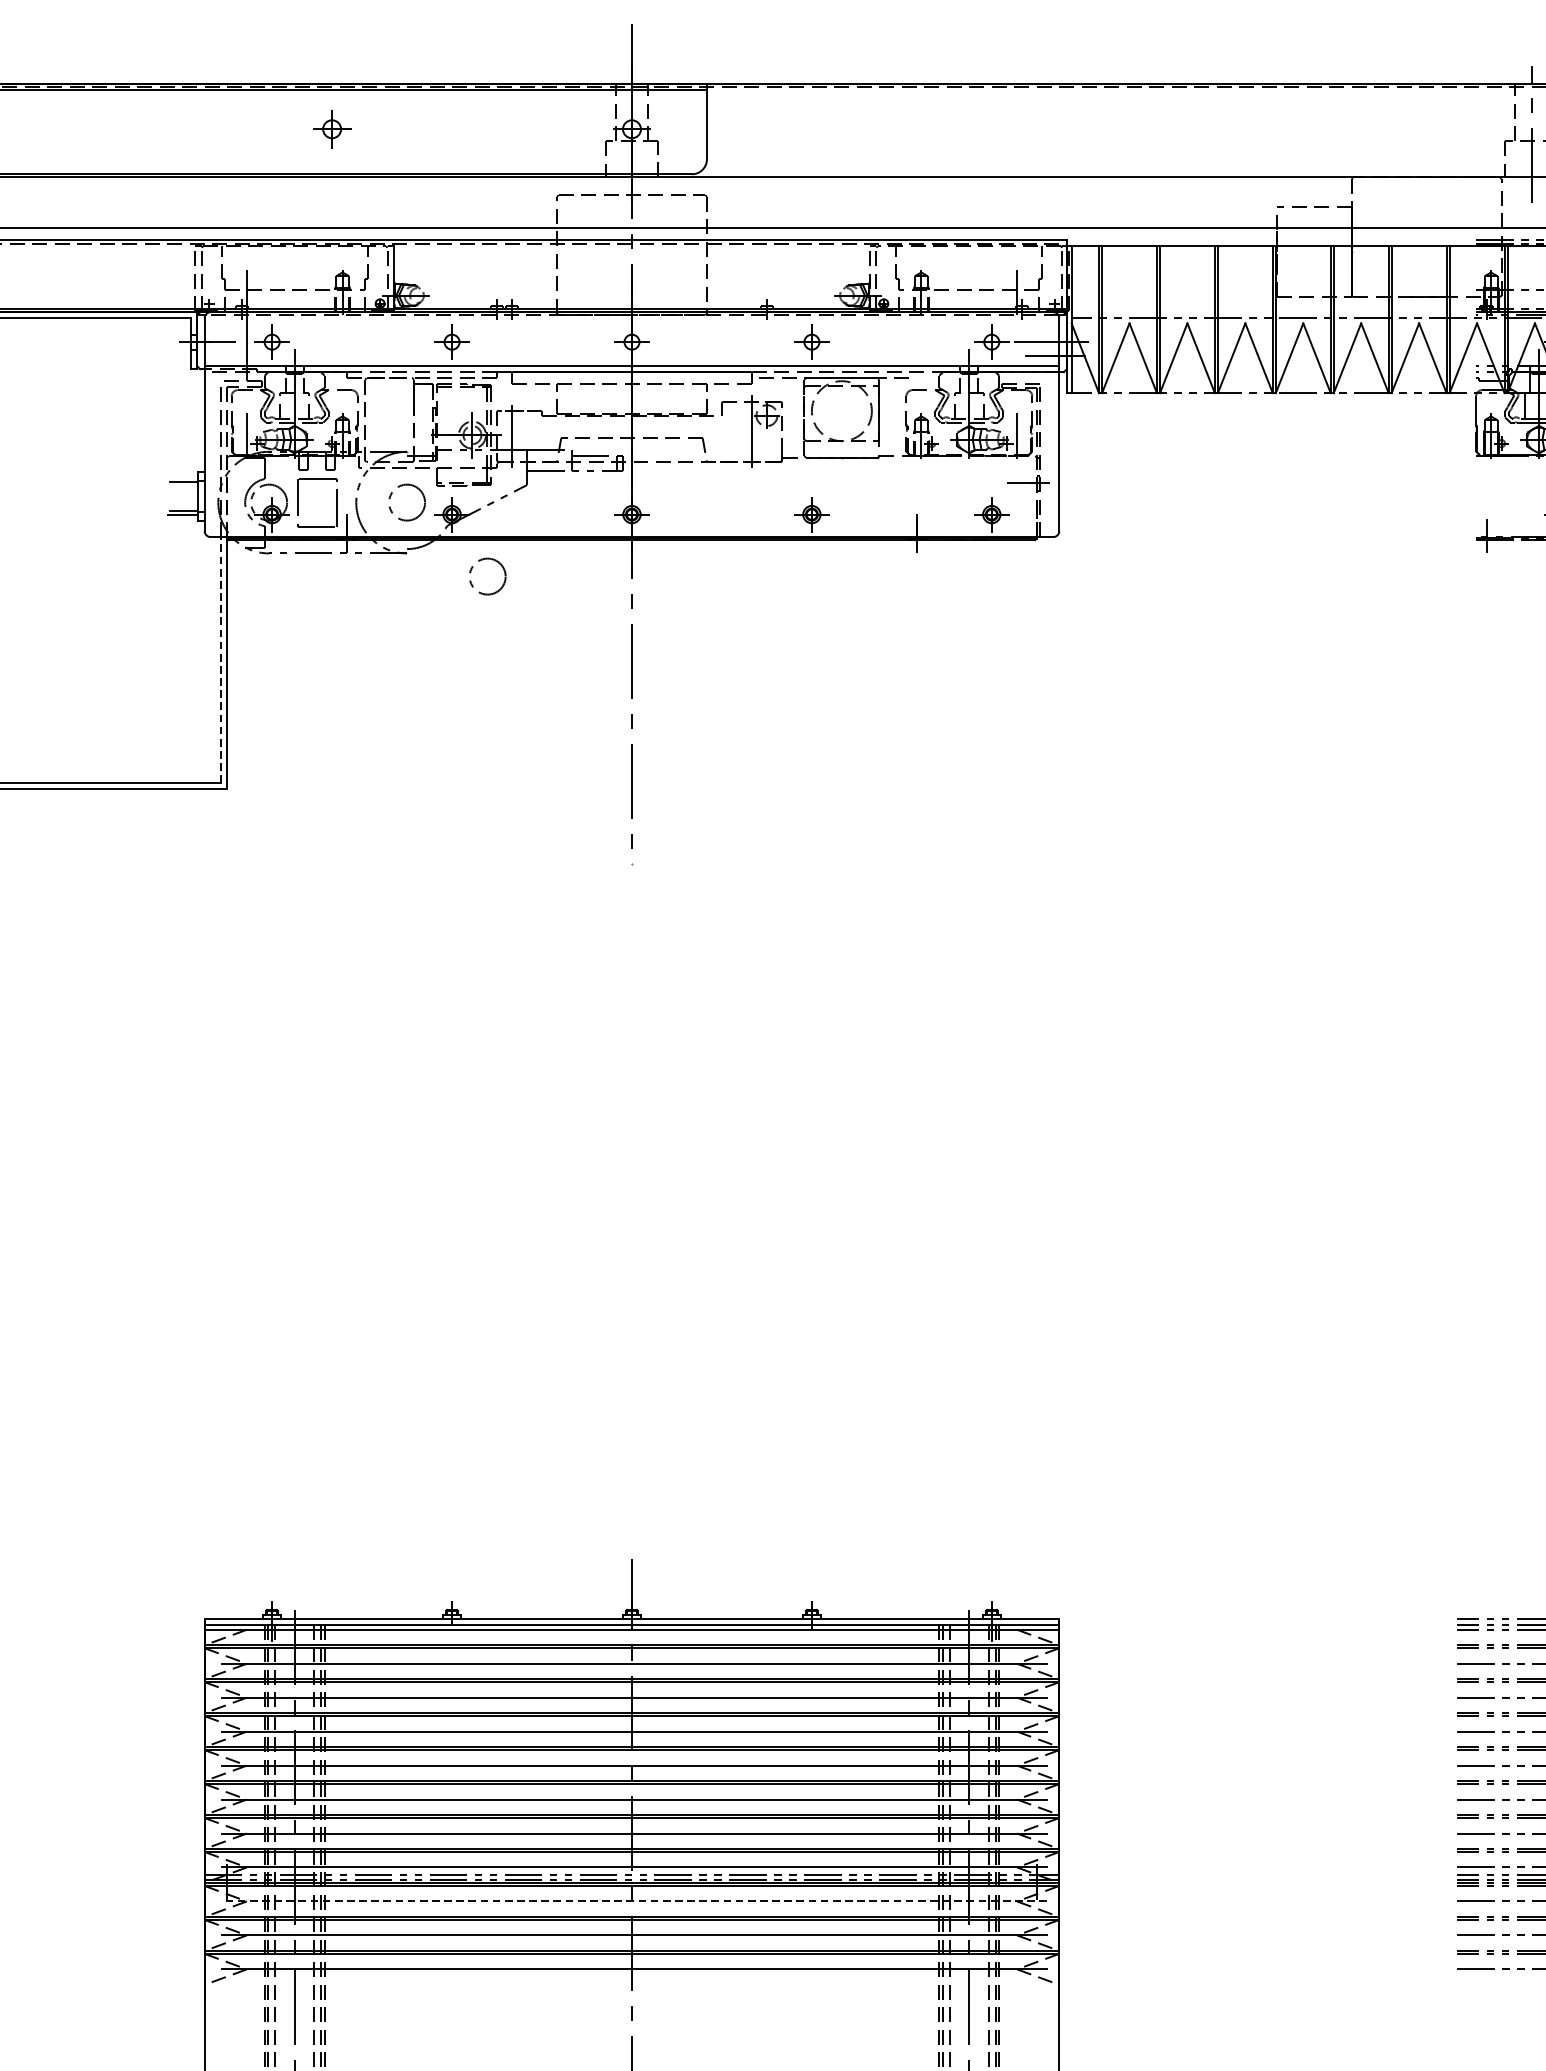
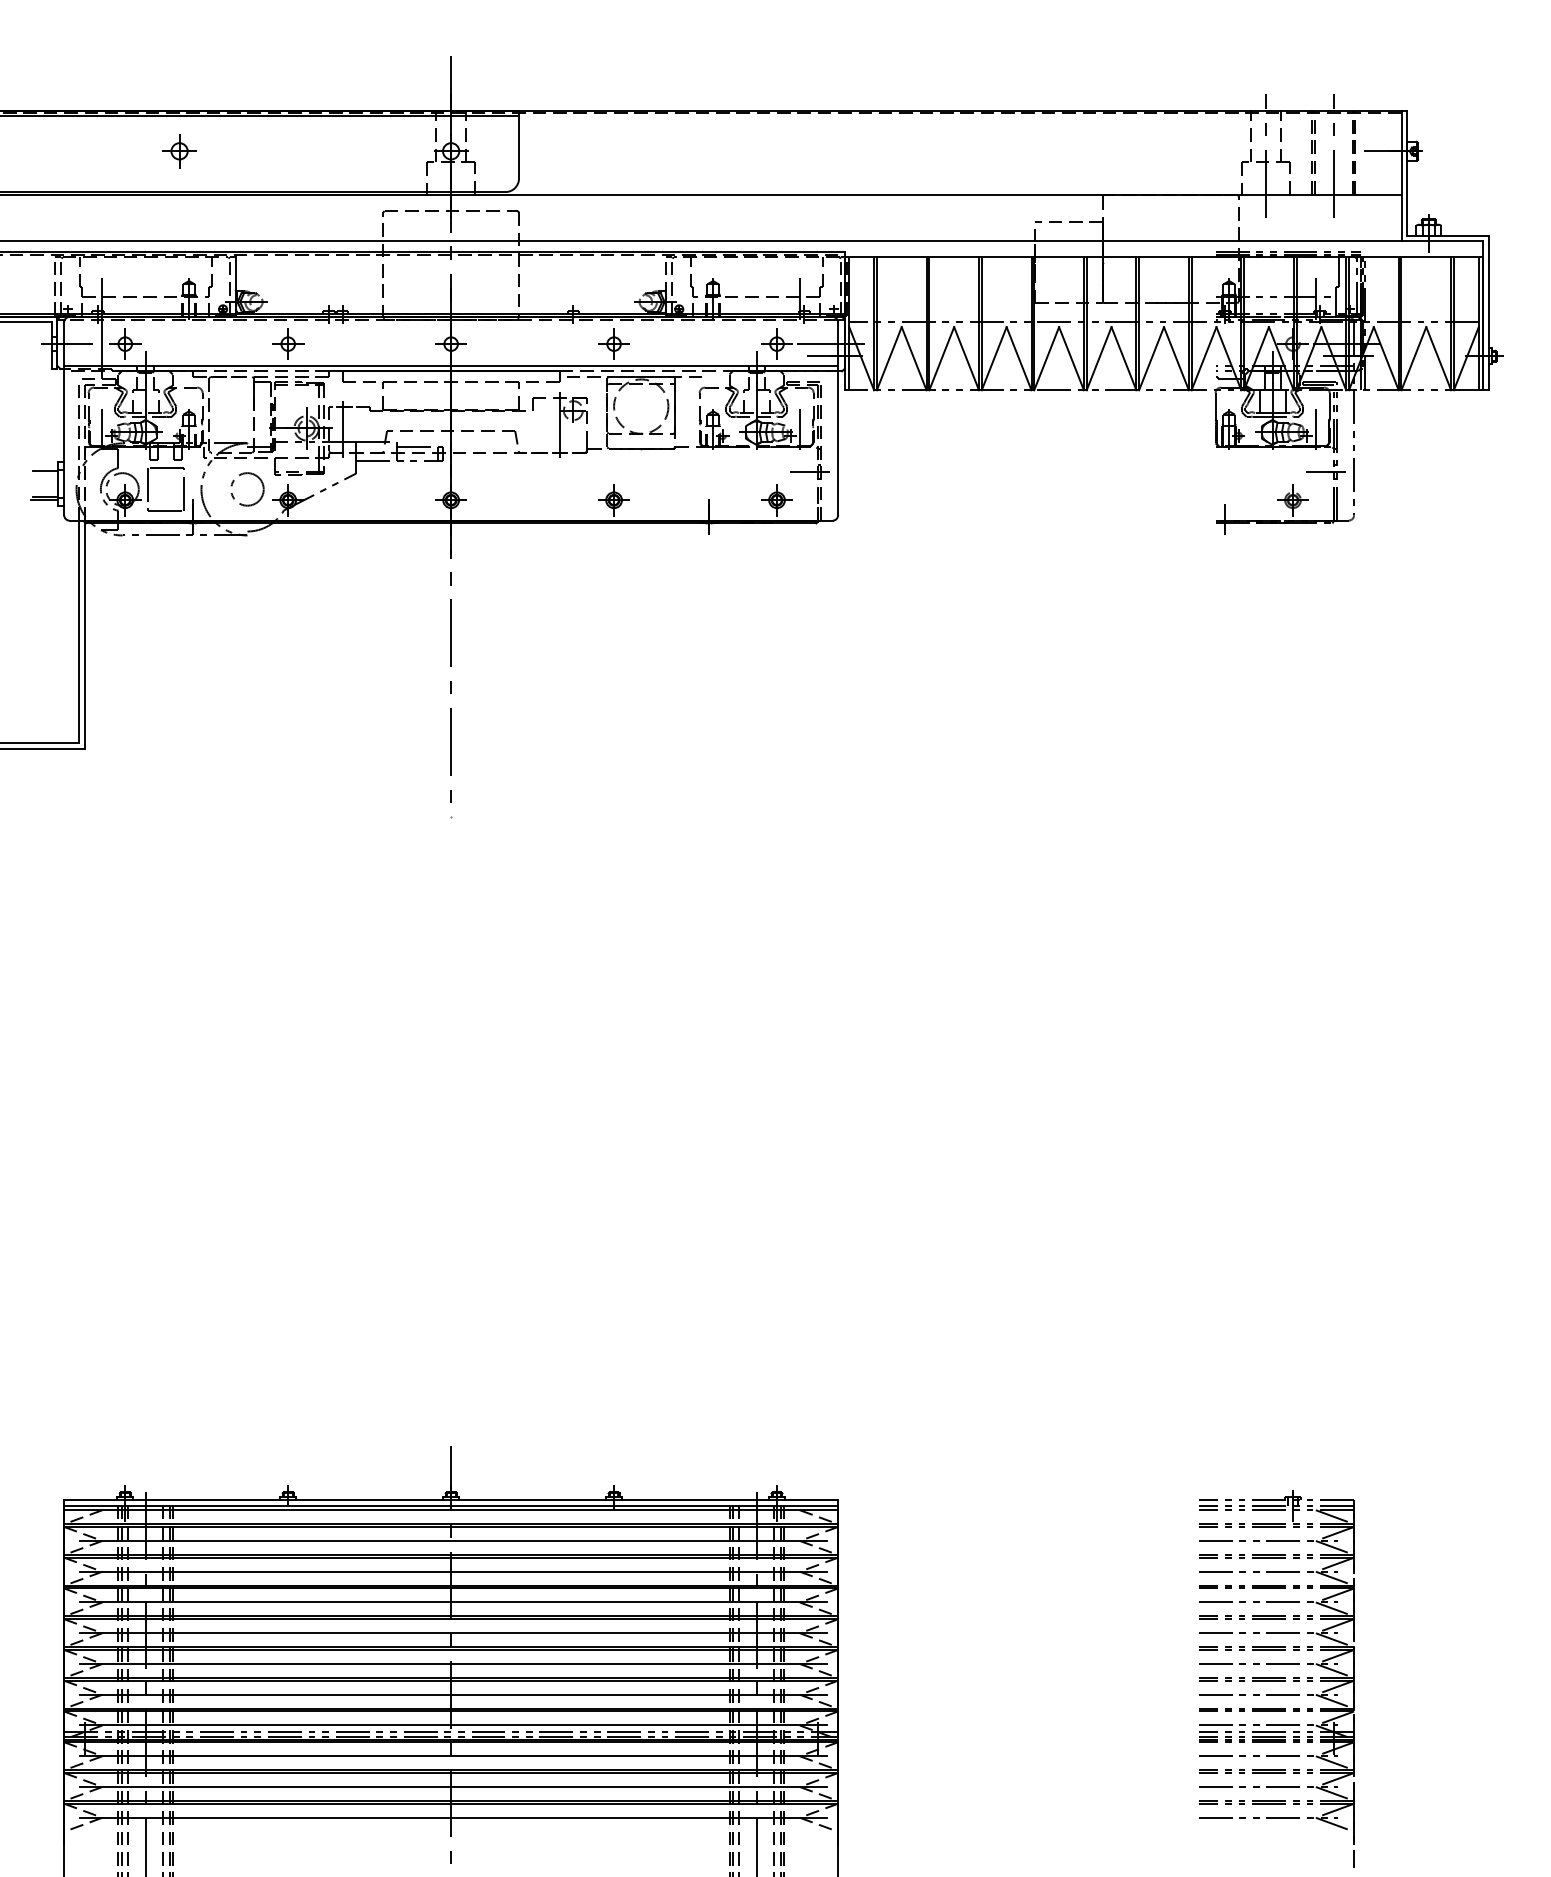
circle: (487, 576) -> (320, 556), removed
line: (221, 659) -> (79, 631), dashed -> solid
line: (634, 1901) -> (453, 1756), dashed -> solid

